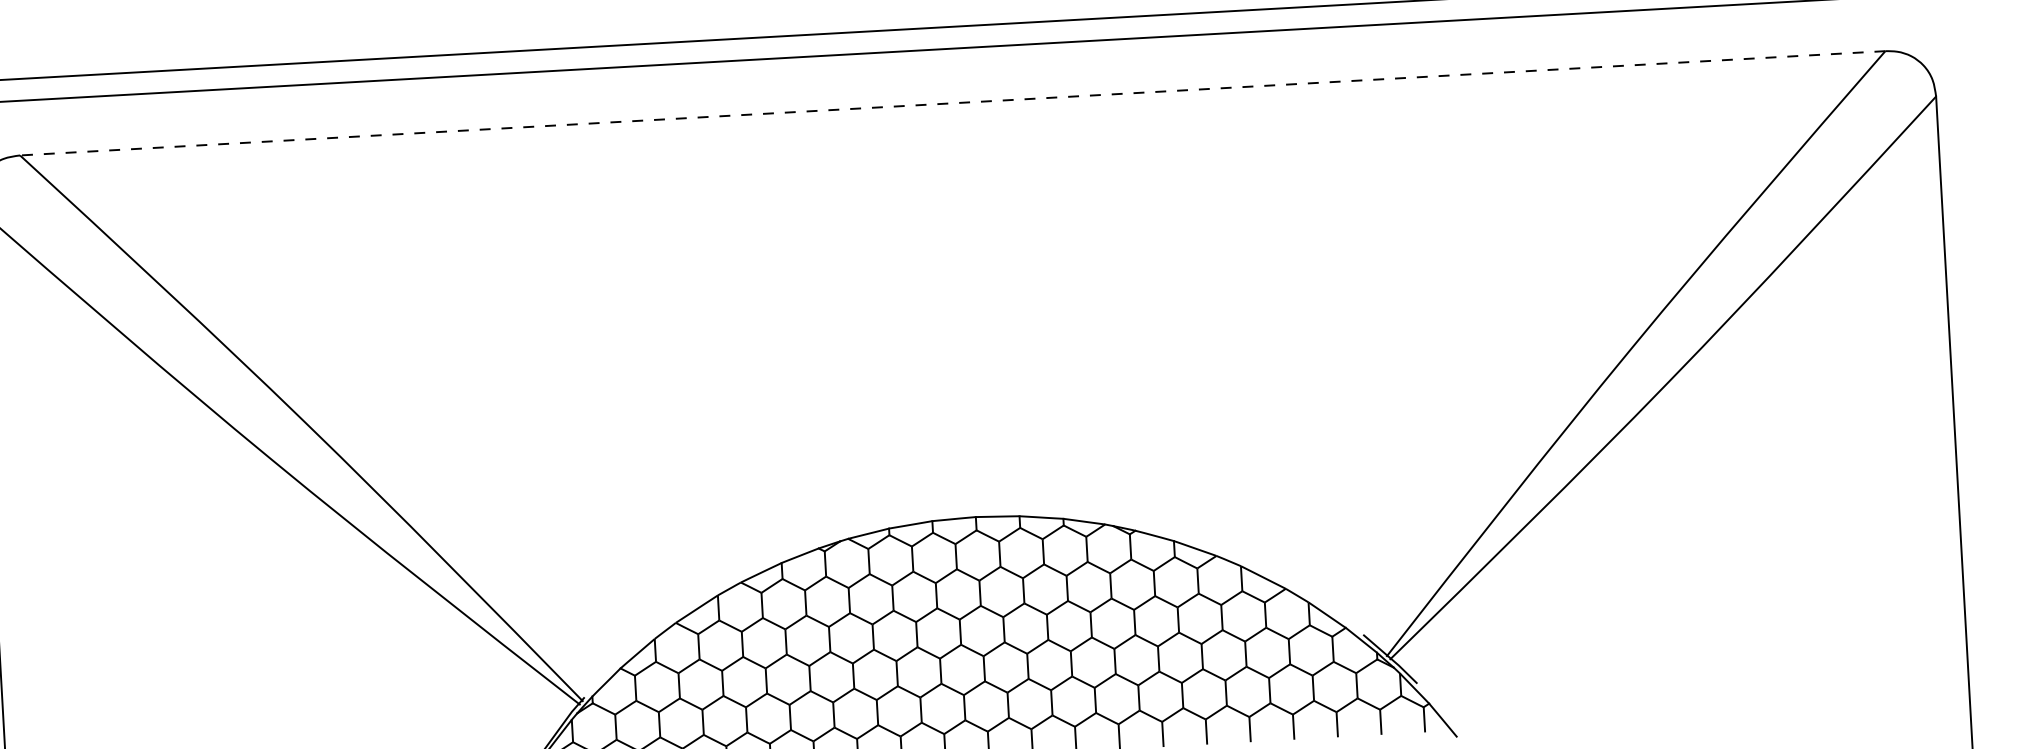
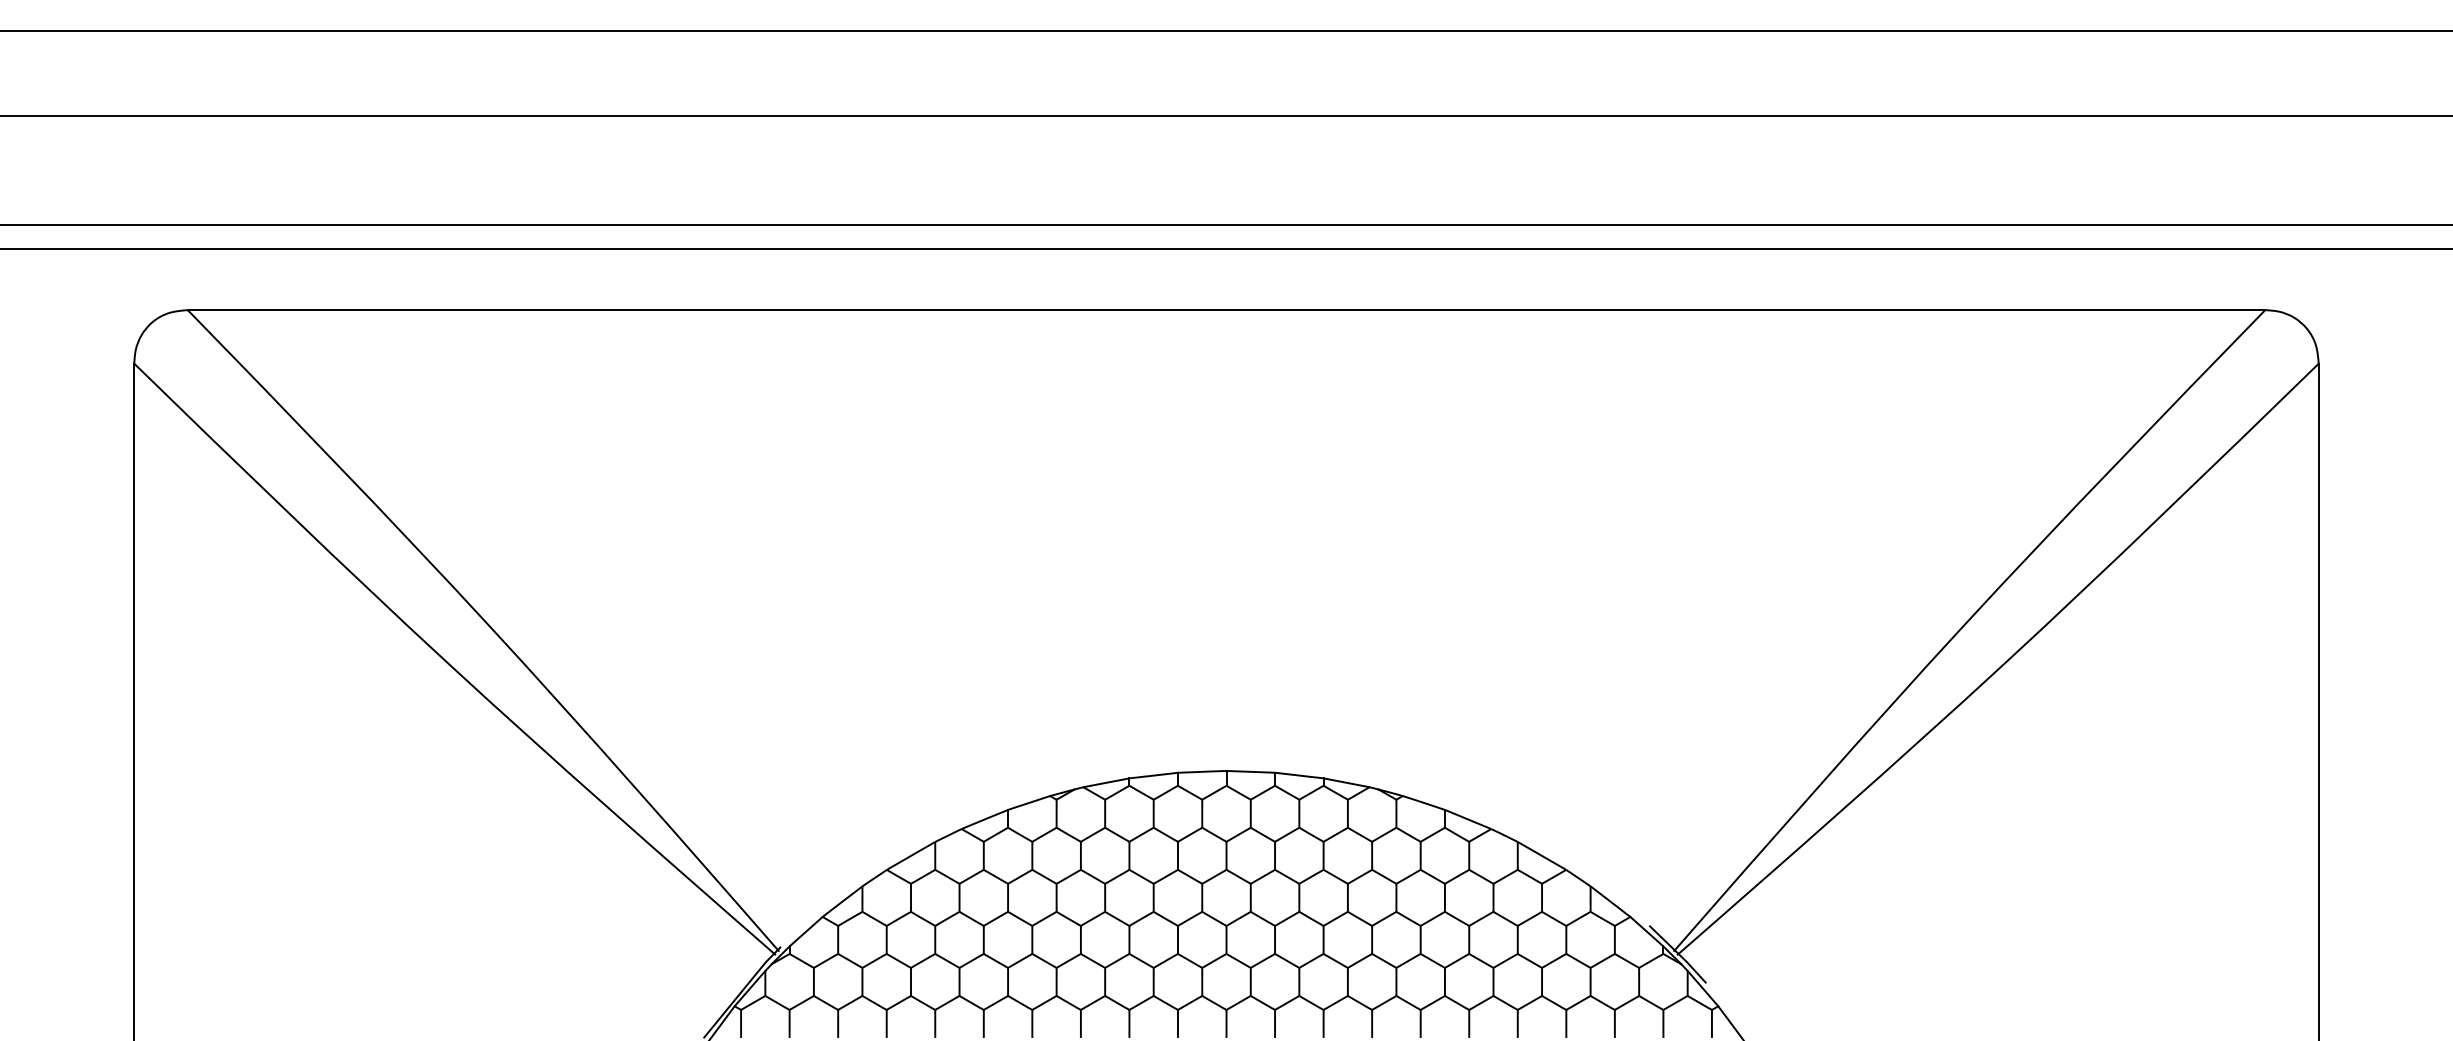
line: (952, 103) -> (1226, 310), dashed -> solid

